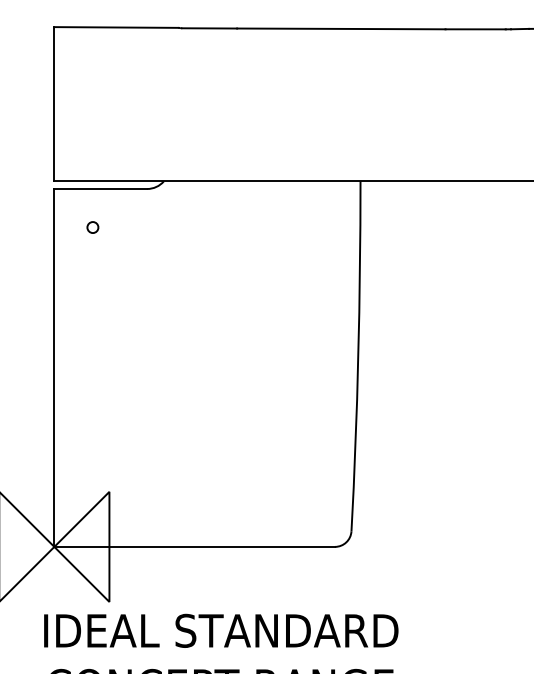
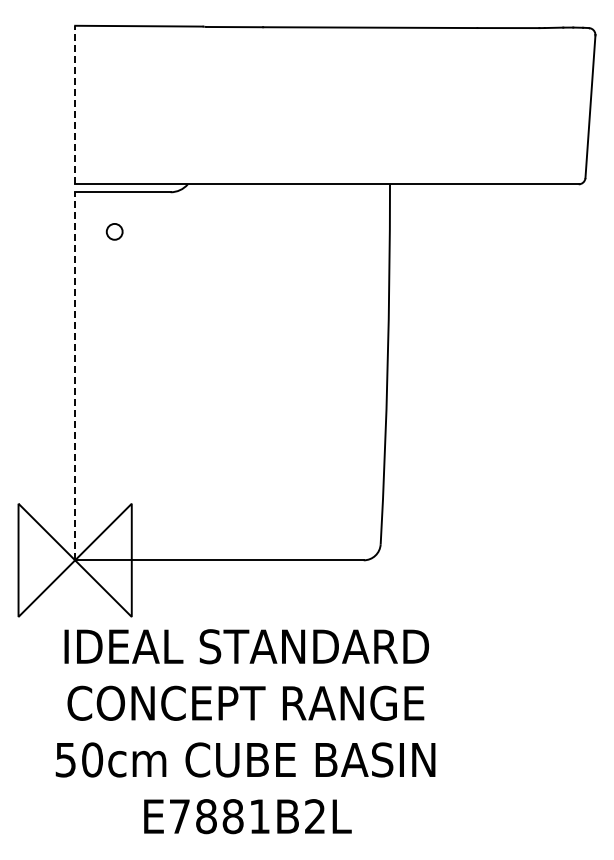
line: (54, 103) -> (75, 104), solid -> dashed
circle: (92, 227) -> (114, 231), size x1.4
line: (54, 367) -> (75, 375), solid -> dashed

